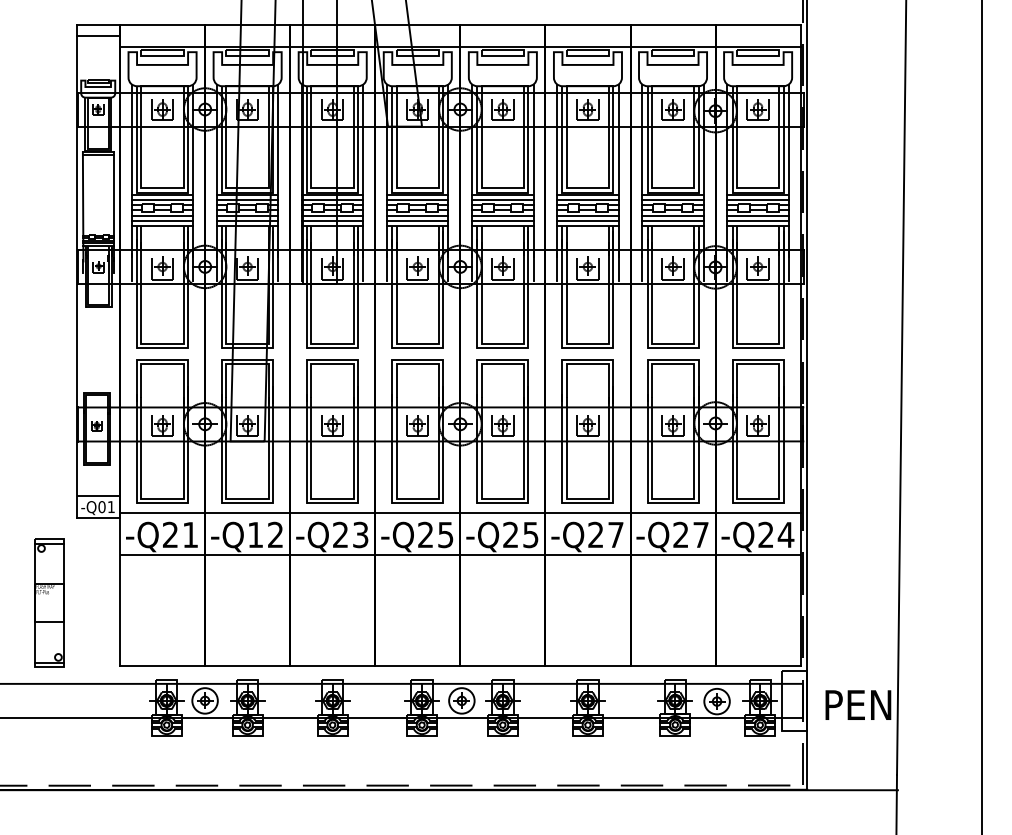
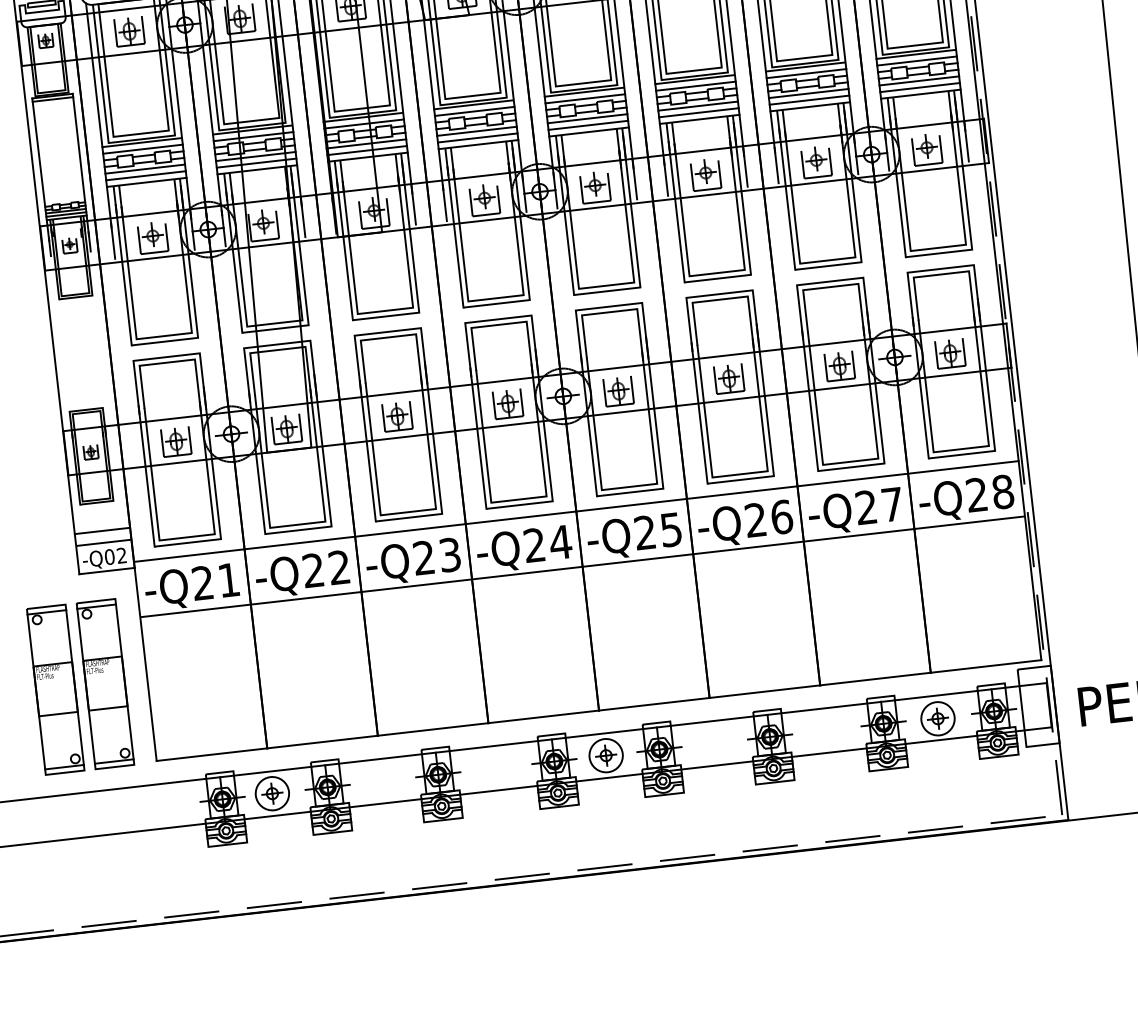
line: (98, 486) -> (102, 530), added
text: (110, 506) -> (120, 555), -Q01 -> -Q02
text: (255, 534) -> (313, 569), -Q12 -> -Q22
text: (615, 534) -> (781, 516), -Q27 -> -Q26
text: (785, 534) -> (1002, 491), -Q24 -> -Q28
text: (445, 535) -> (560, 543), -Q25 -> -Q24
part: (87, 602) -> (105, 683), added

